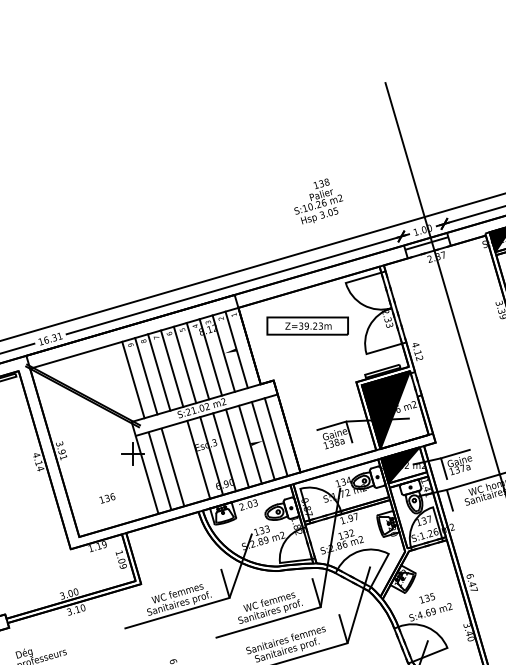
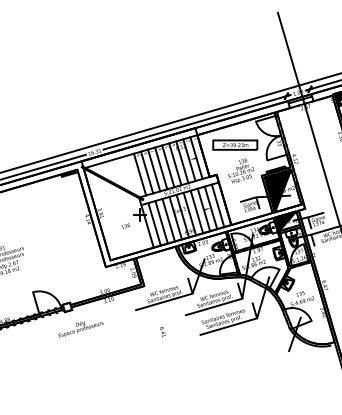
text: (319, 200) -> (241, 170), moved
line: (185, 462) -> (168, 219), added
text: (106, 496) -> (125, 225), moved

